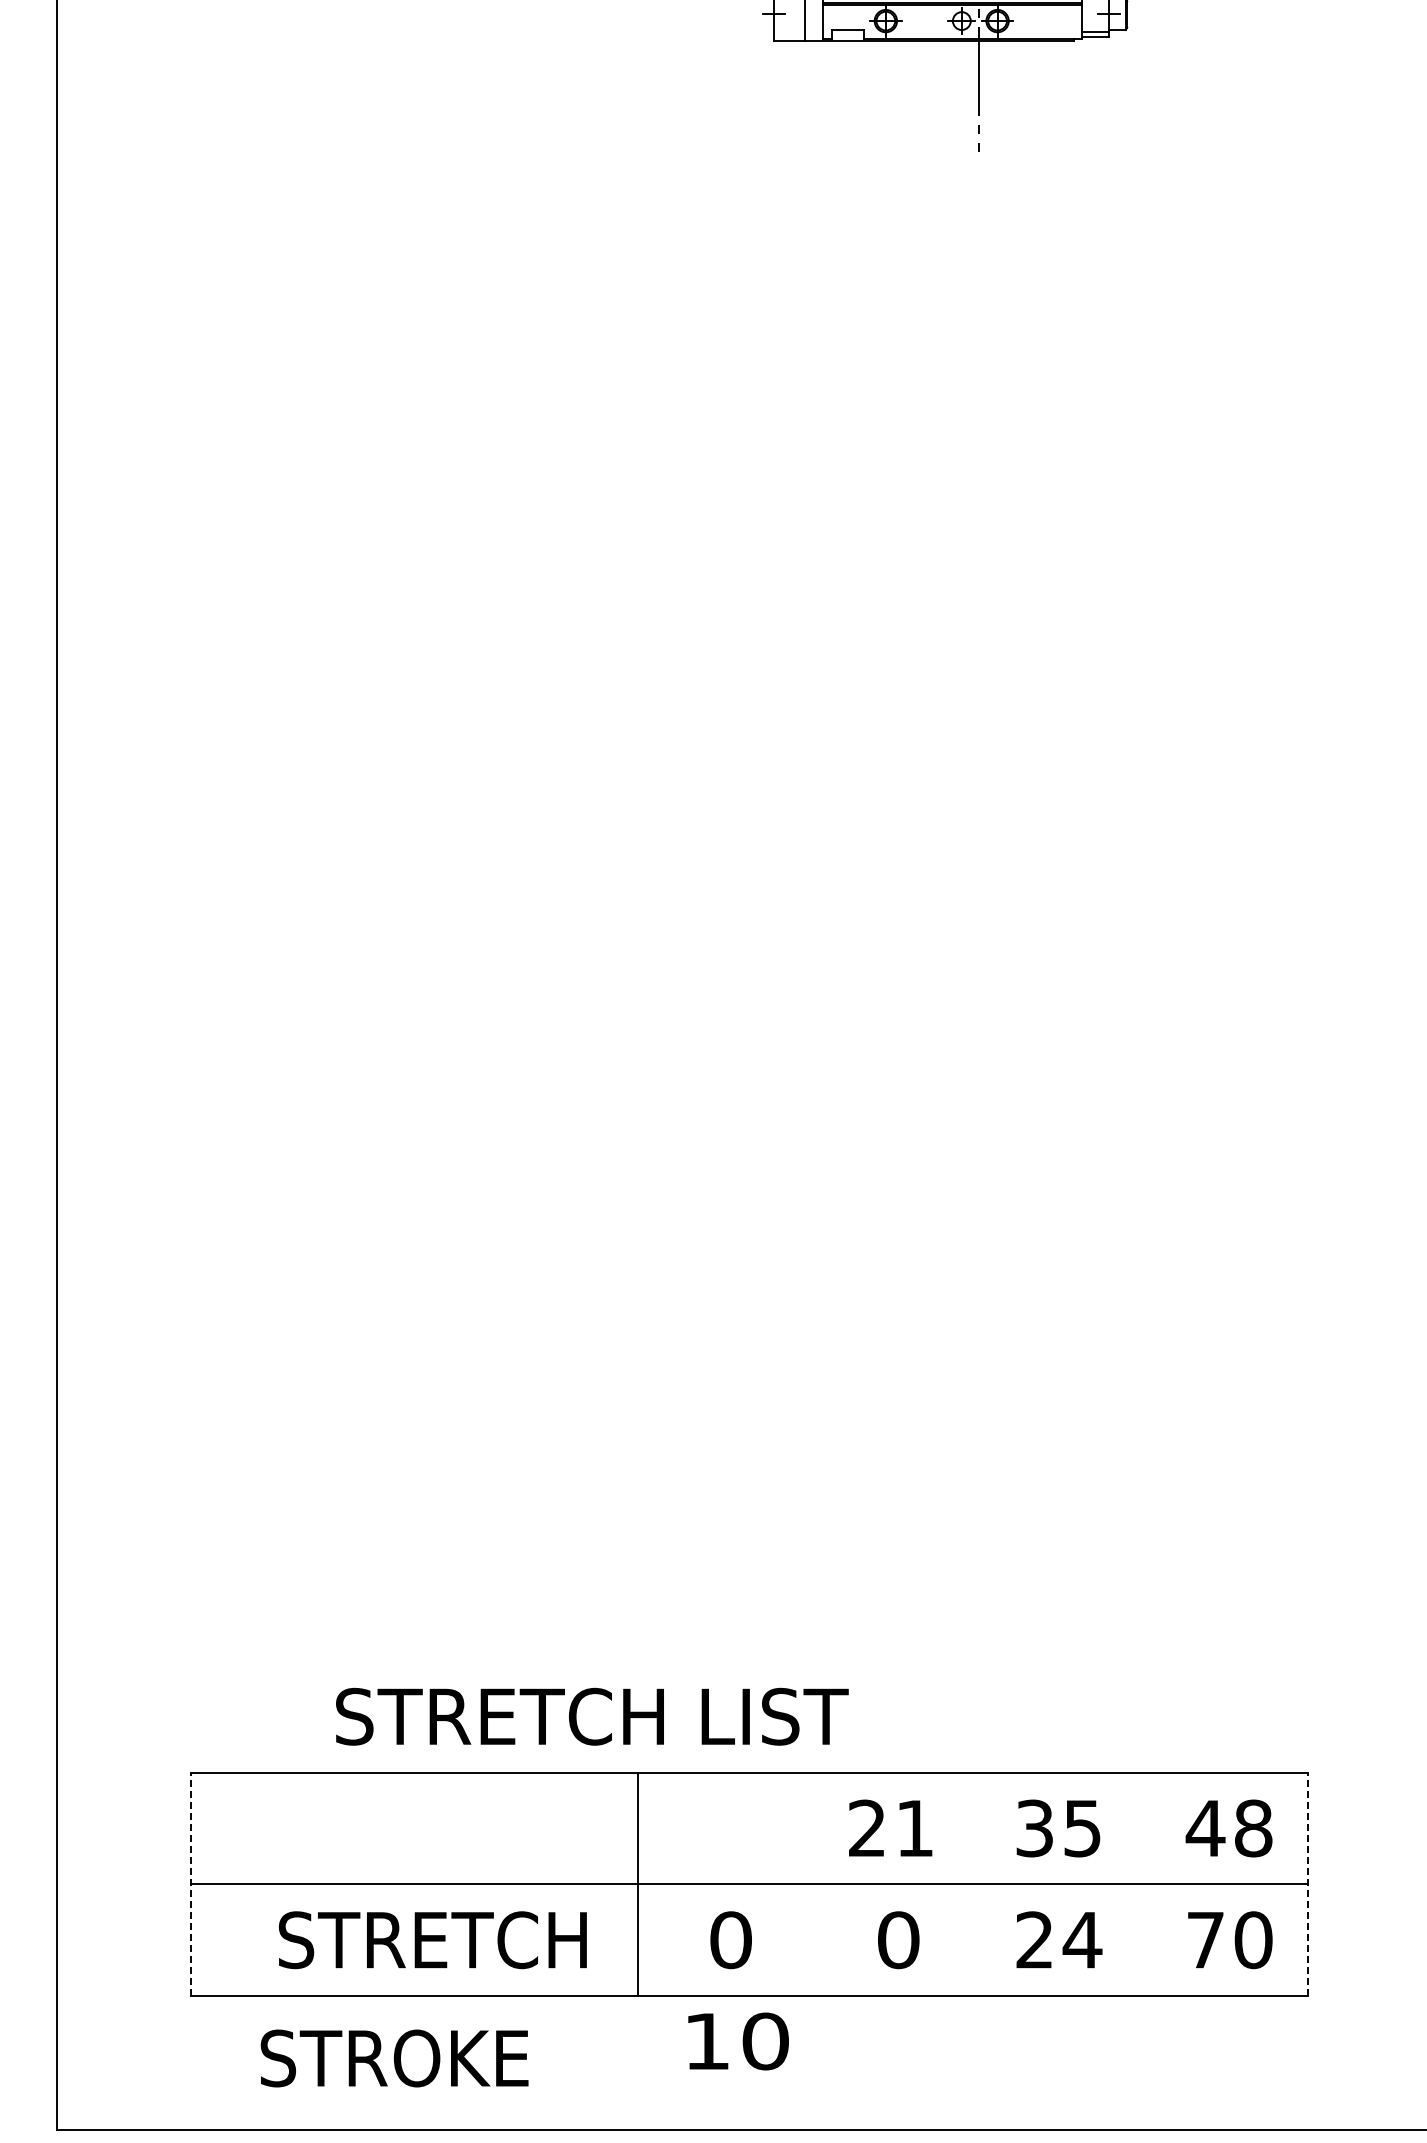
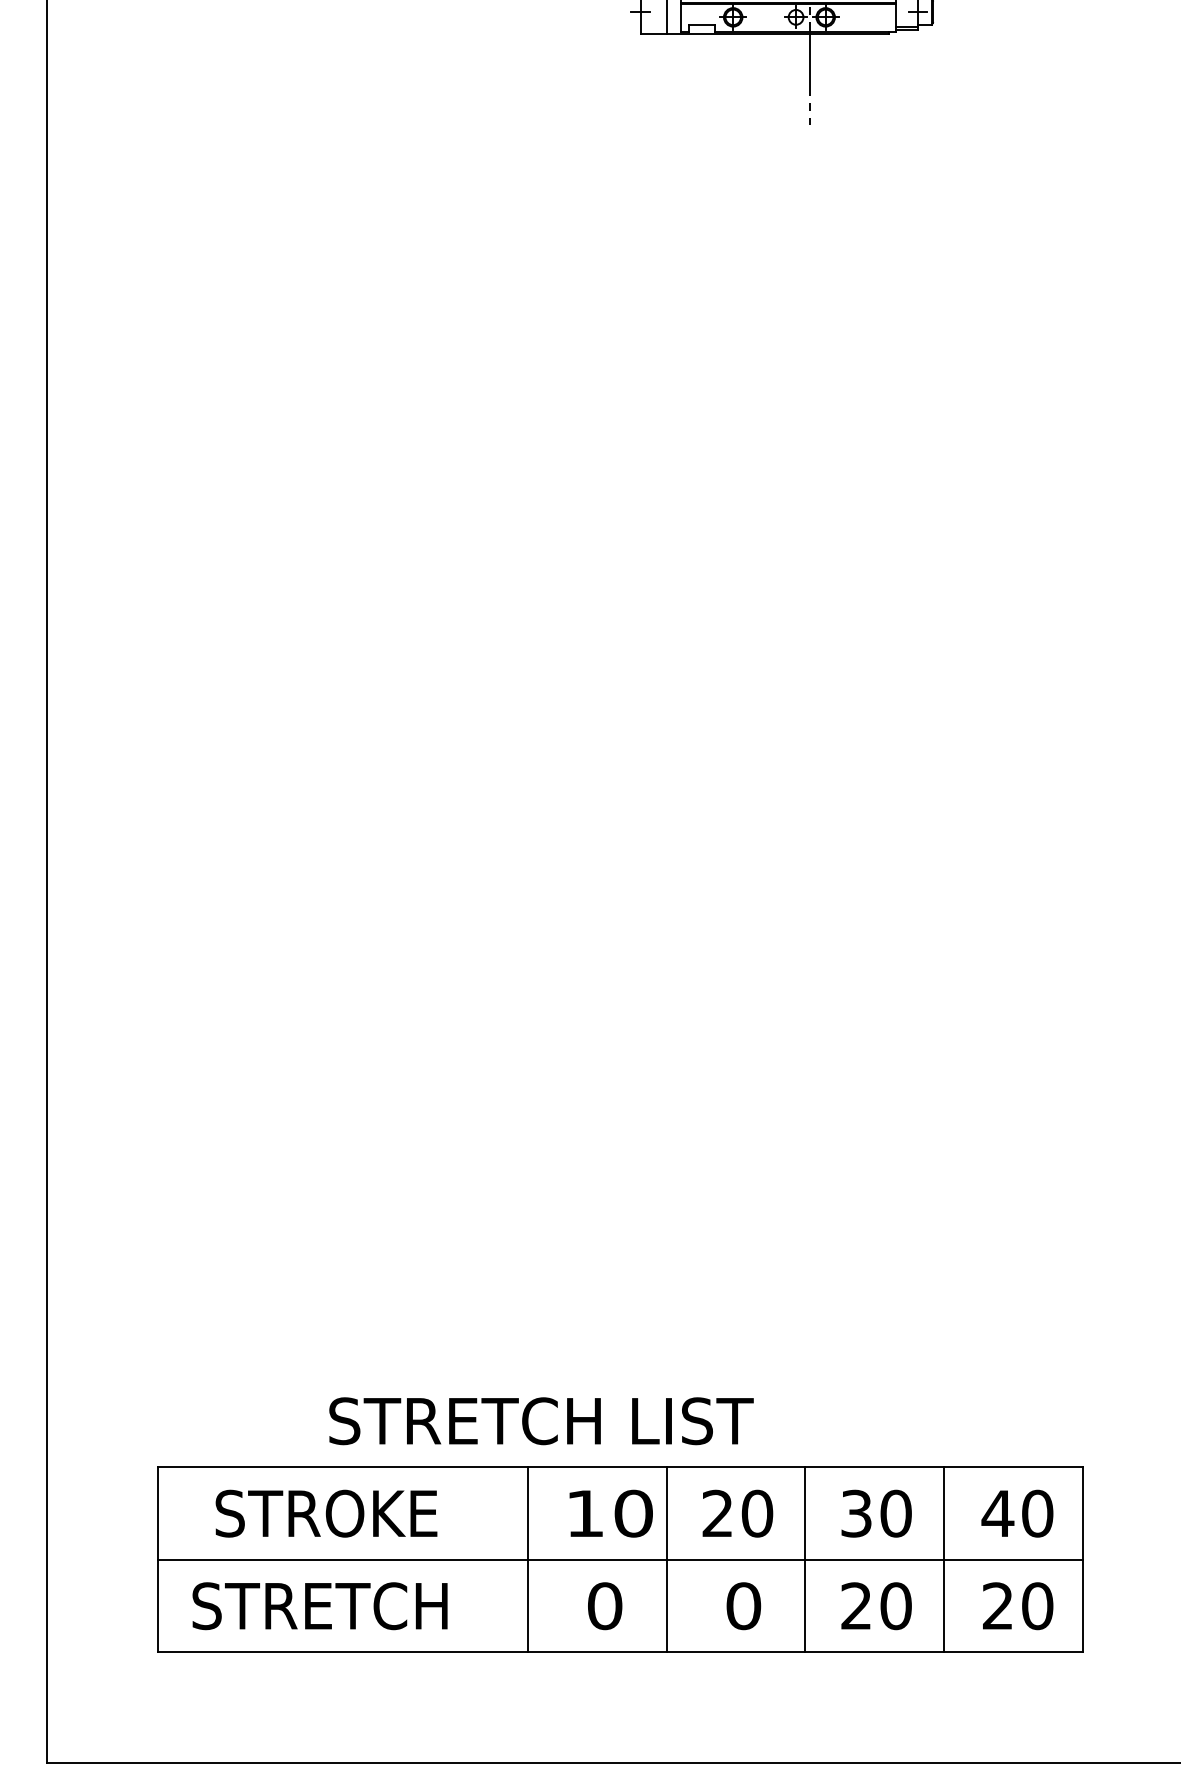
text: (592, 1716) -> (541, 1420), moved
text: (915, 1828) -> (757, 1513), 21 -> 20
text: (1082, 1828) -> (895, 1513), 35 -> 30
text: (1253, 1828) -> (1037, 1513), 48 -> 40
line: (191, 1884) -> (158, 1560), dashed -> solid
line: (805, 1884) -> (666, 1560), added
line: (973, 1884) -> (805, 1560), added
line: (1140, 1884) -> (944, 1560), added
line: (1308, 1884) -> (1083, 1560), dashed -> solid
text: (1205, 1939) -> (997, 1605), 70 -> 20
text: (432, 1940) -> (319, 1606), moved
text: (1082, 1940) -> (895, 1606), 24 -> 20
text: (738, 2041) -> (611, 1513), moved
text: (394, 2058) -> (326, 1513), moved

